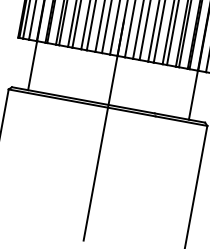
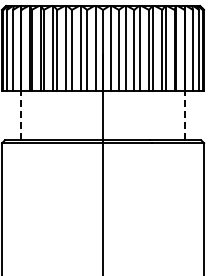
line: (32, 65) -> (21, 115), solid -> dashed
line: (193, 95) -> (184, 115), solid -> dashed

